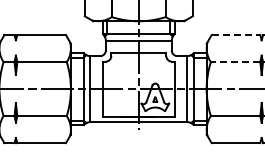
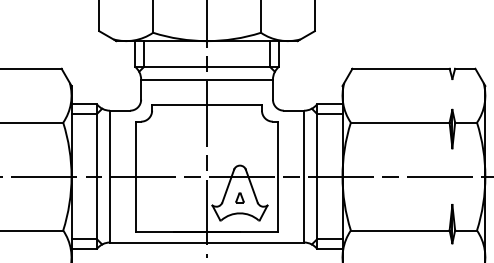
line: (236, 35) -> (402, 69), dashed -> solid
line: (235, 62) -> (400, 123), dashed -> solid

